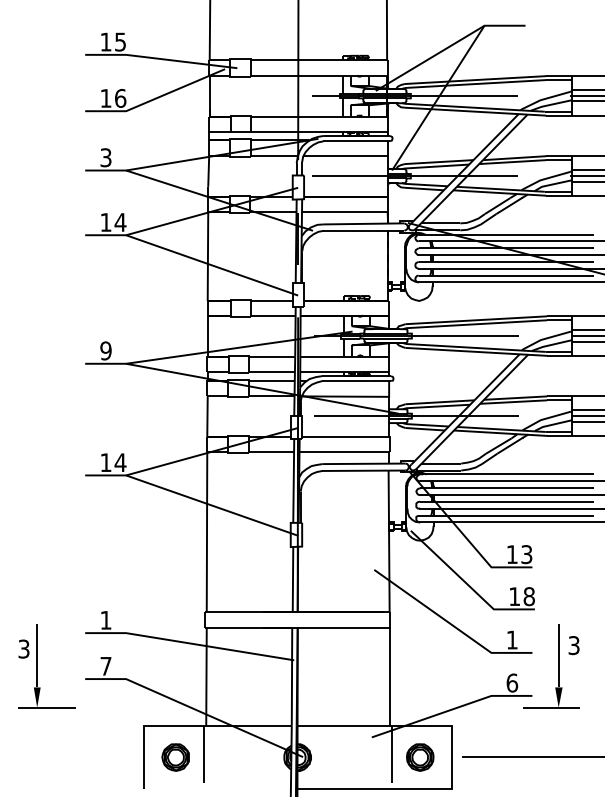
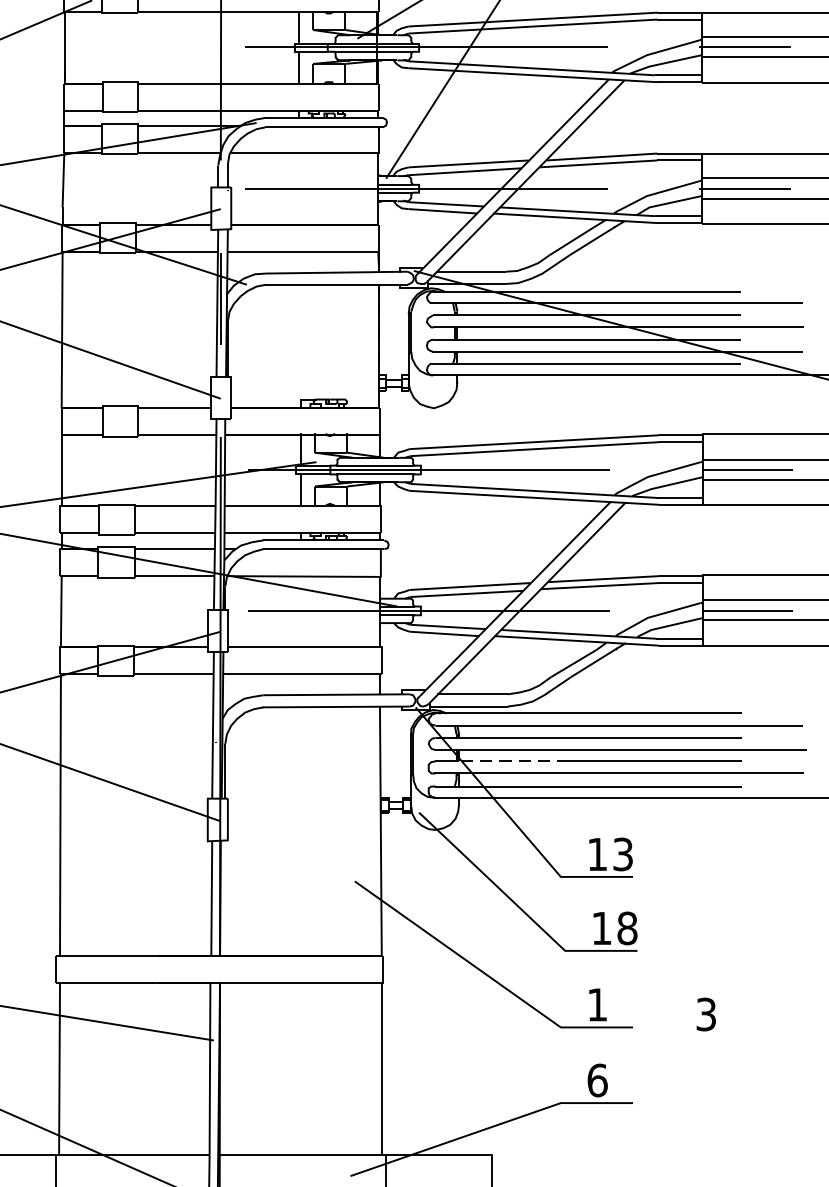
line: (464, 501) -> (513, 761), solid -> dashed
part: (558, 666) -> (678, 1051), removed

